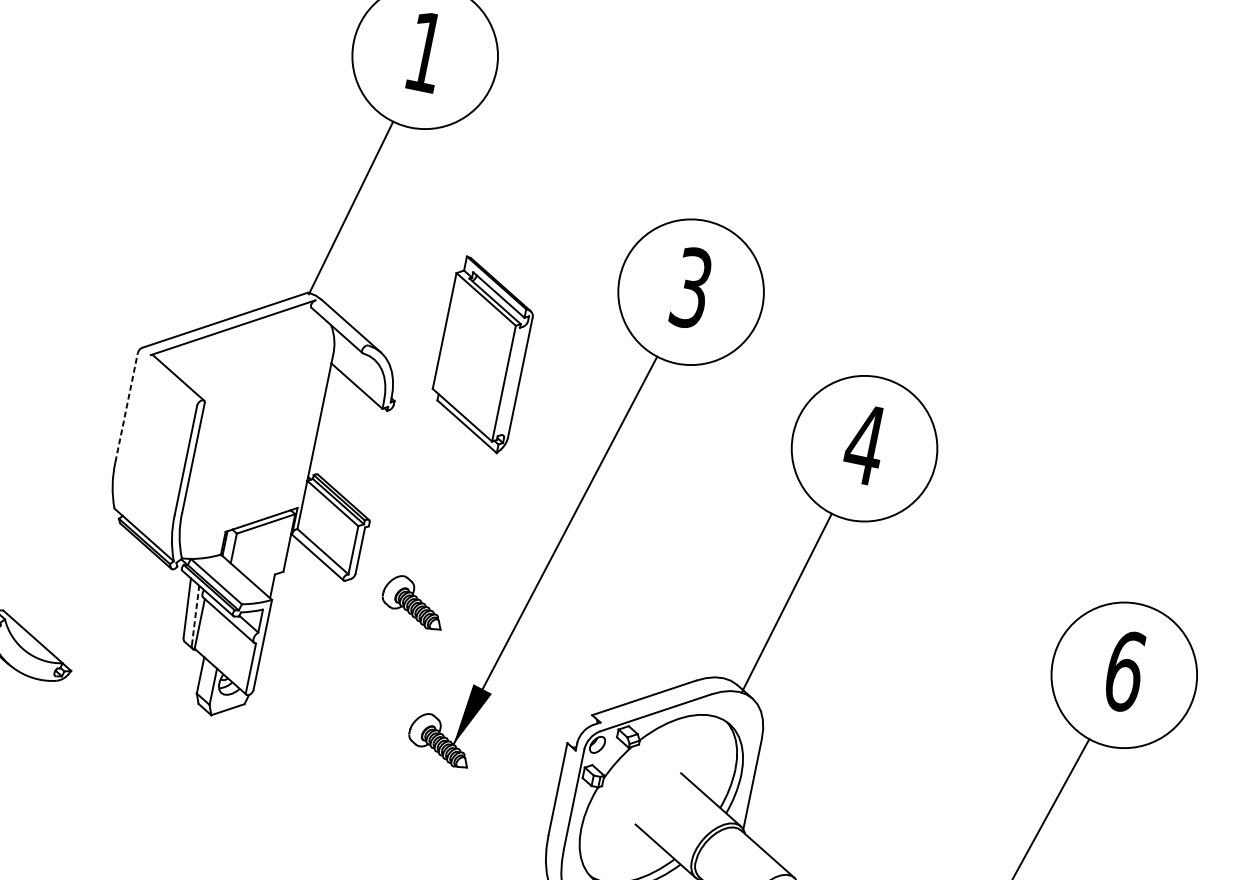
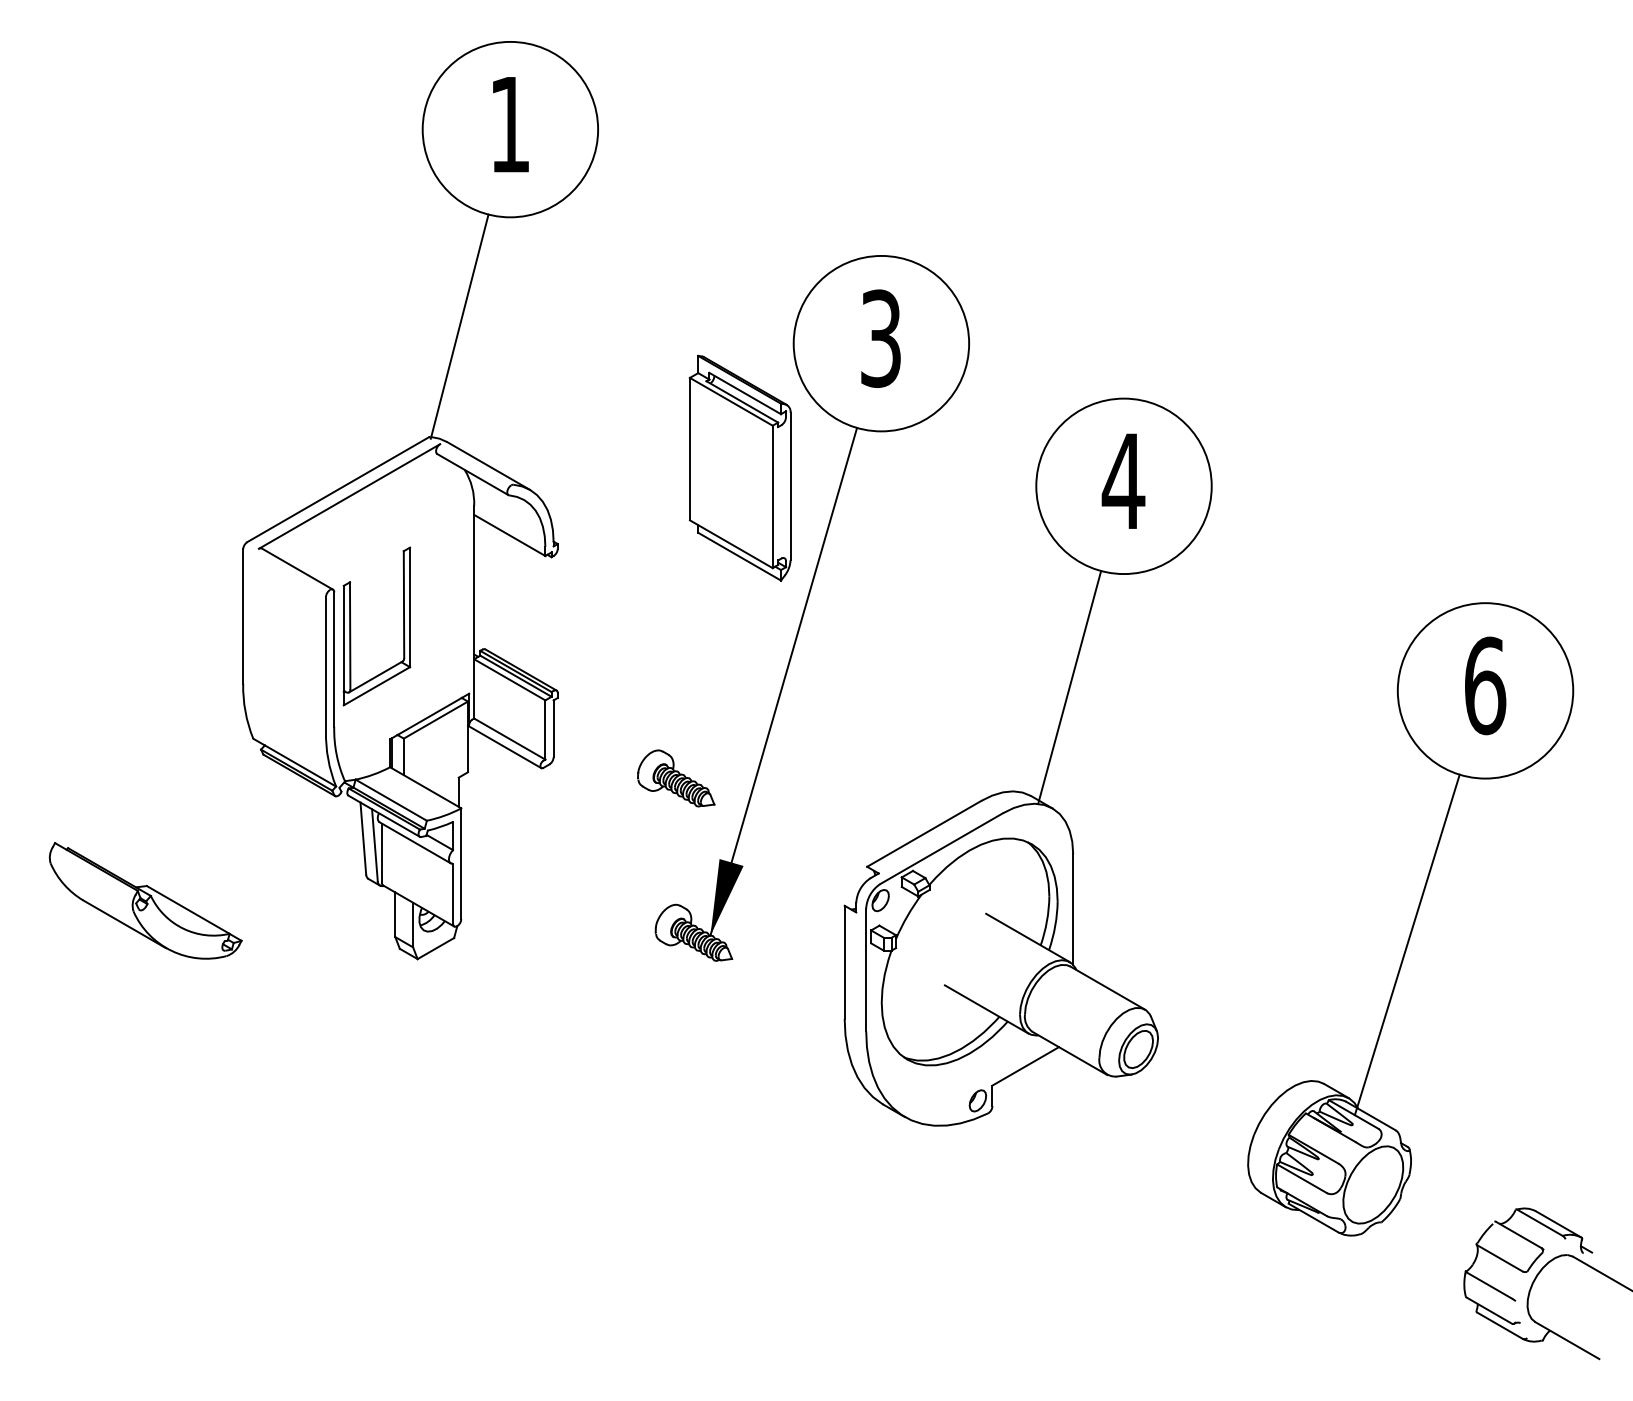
part: (481, 354) -> (739, 467), moved
line: (127, 406) -> (243, 615), dashed -> solid
part: (213, 433) -> (351, 626), added
part: (414, 602) -> (676, 778), moved
line: (195, 614) -> (374, 844), dashed -> solid

